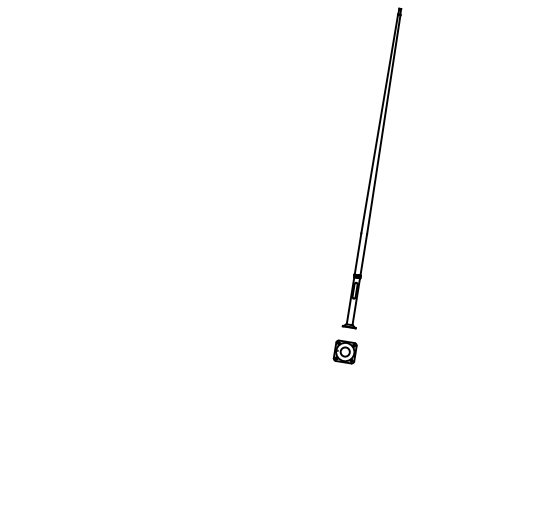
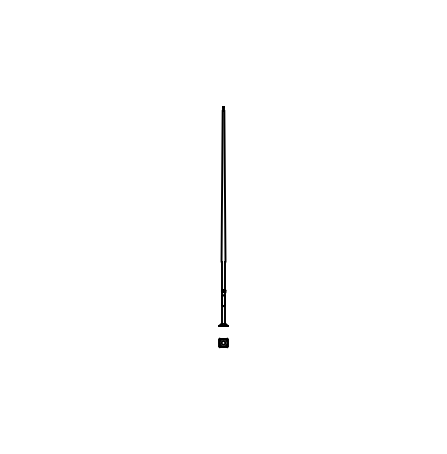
part: (345, 351) -> (223, 342), size x0.62

